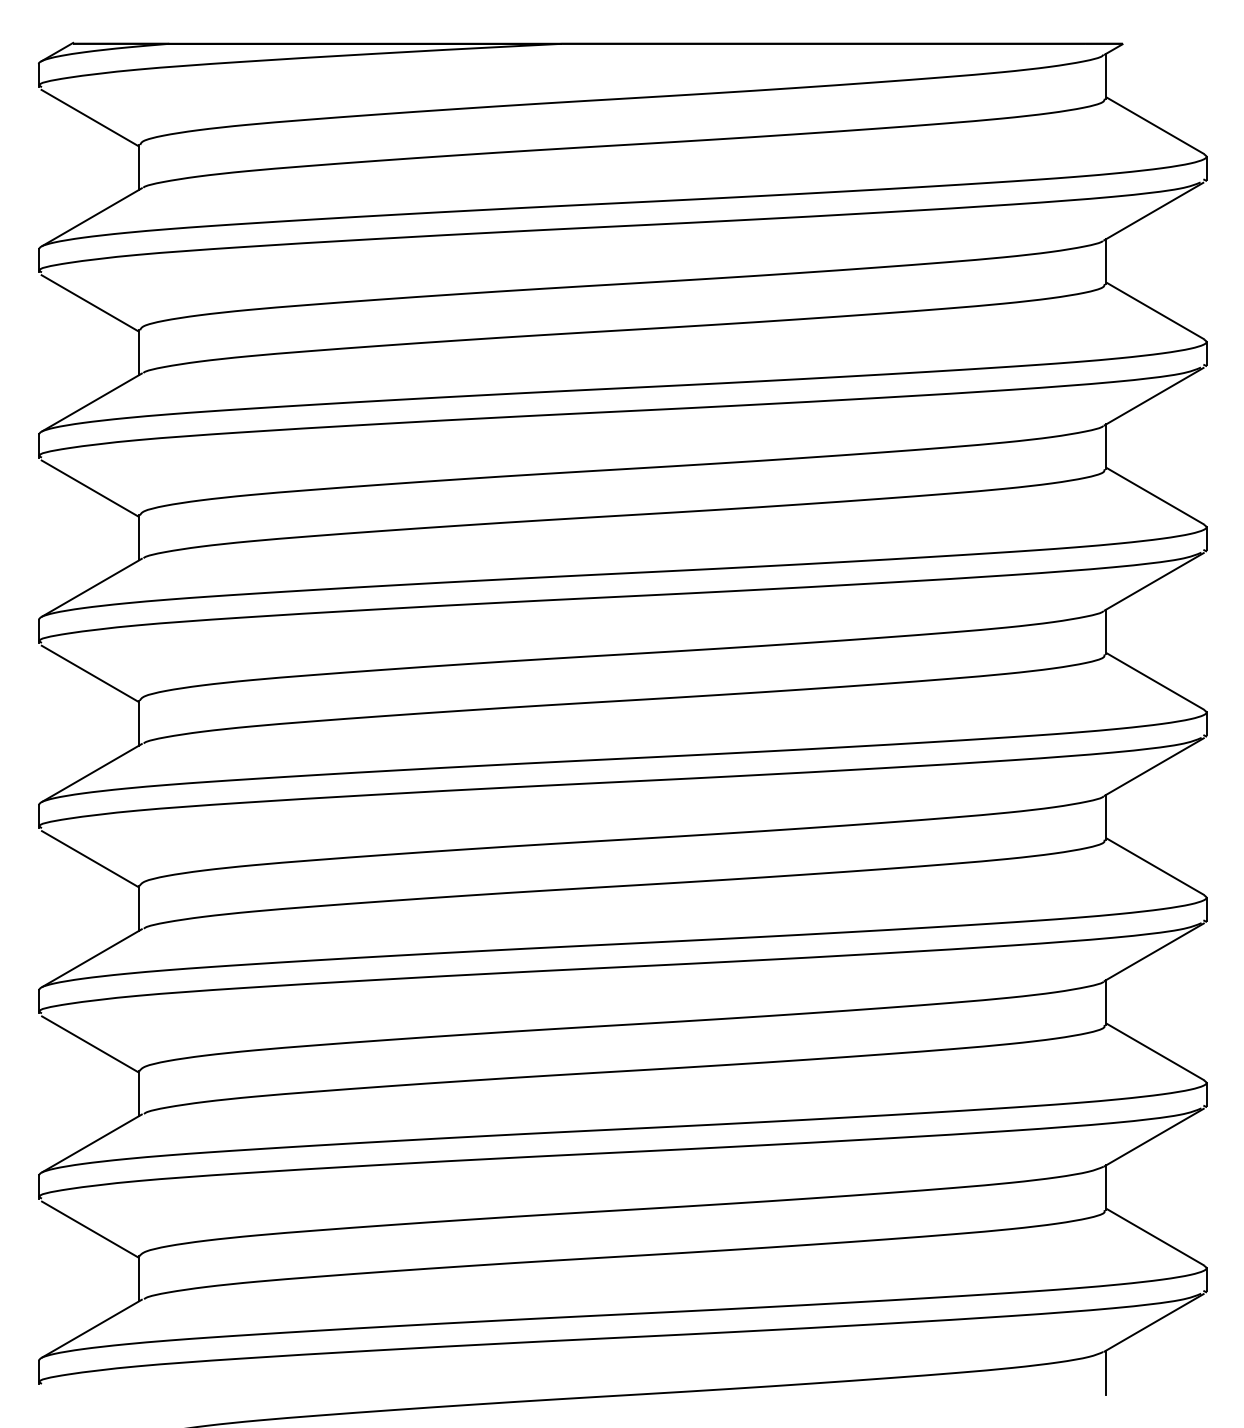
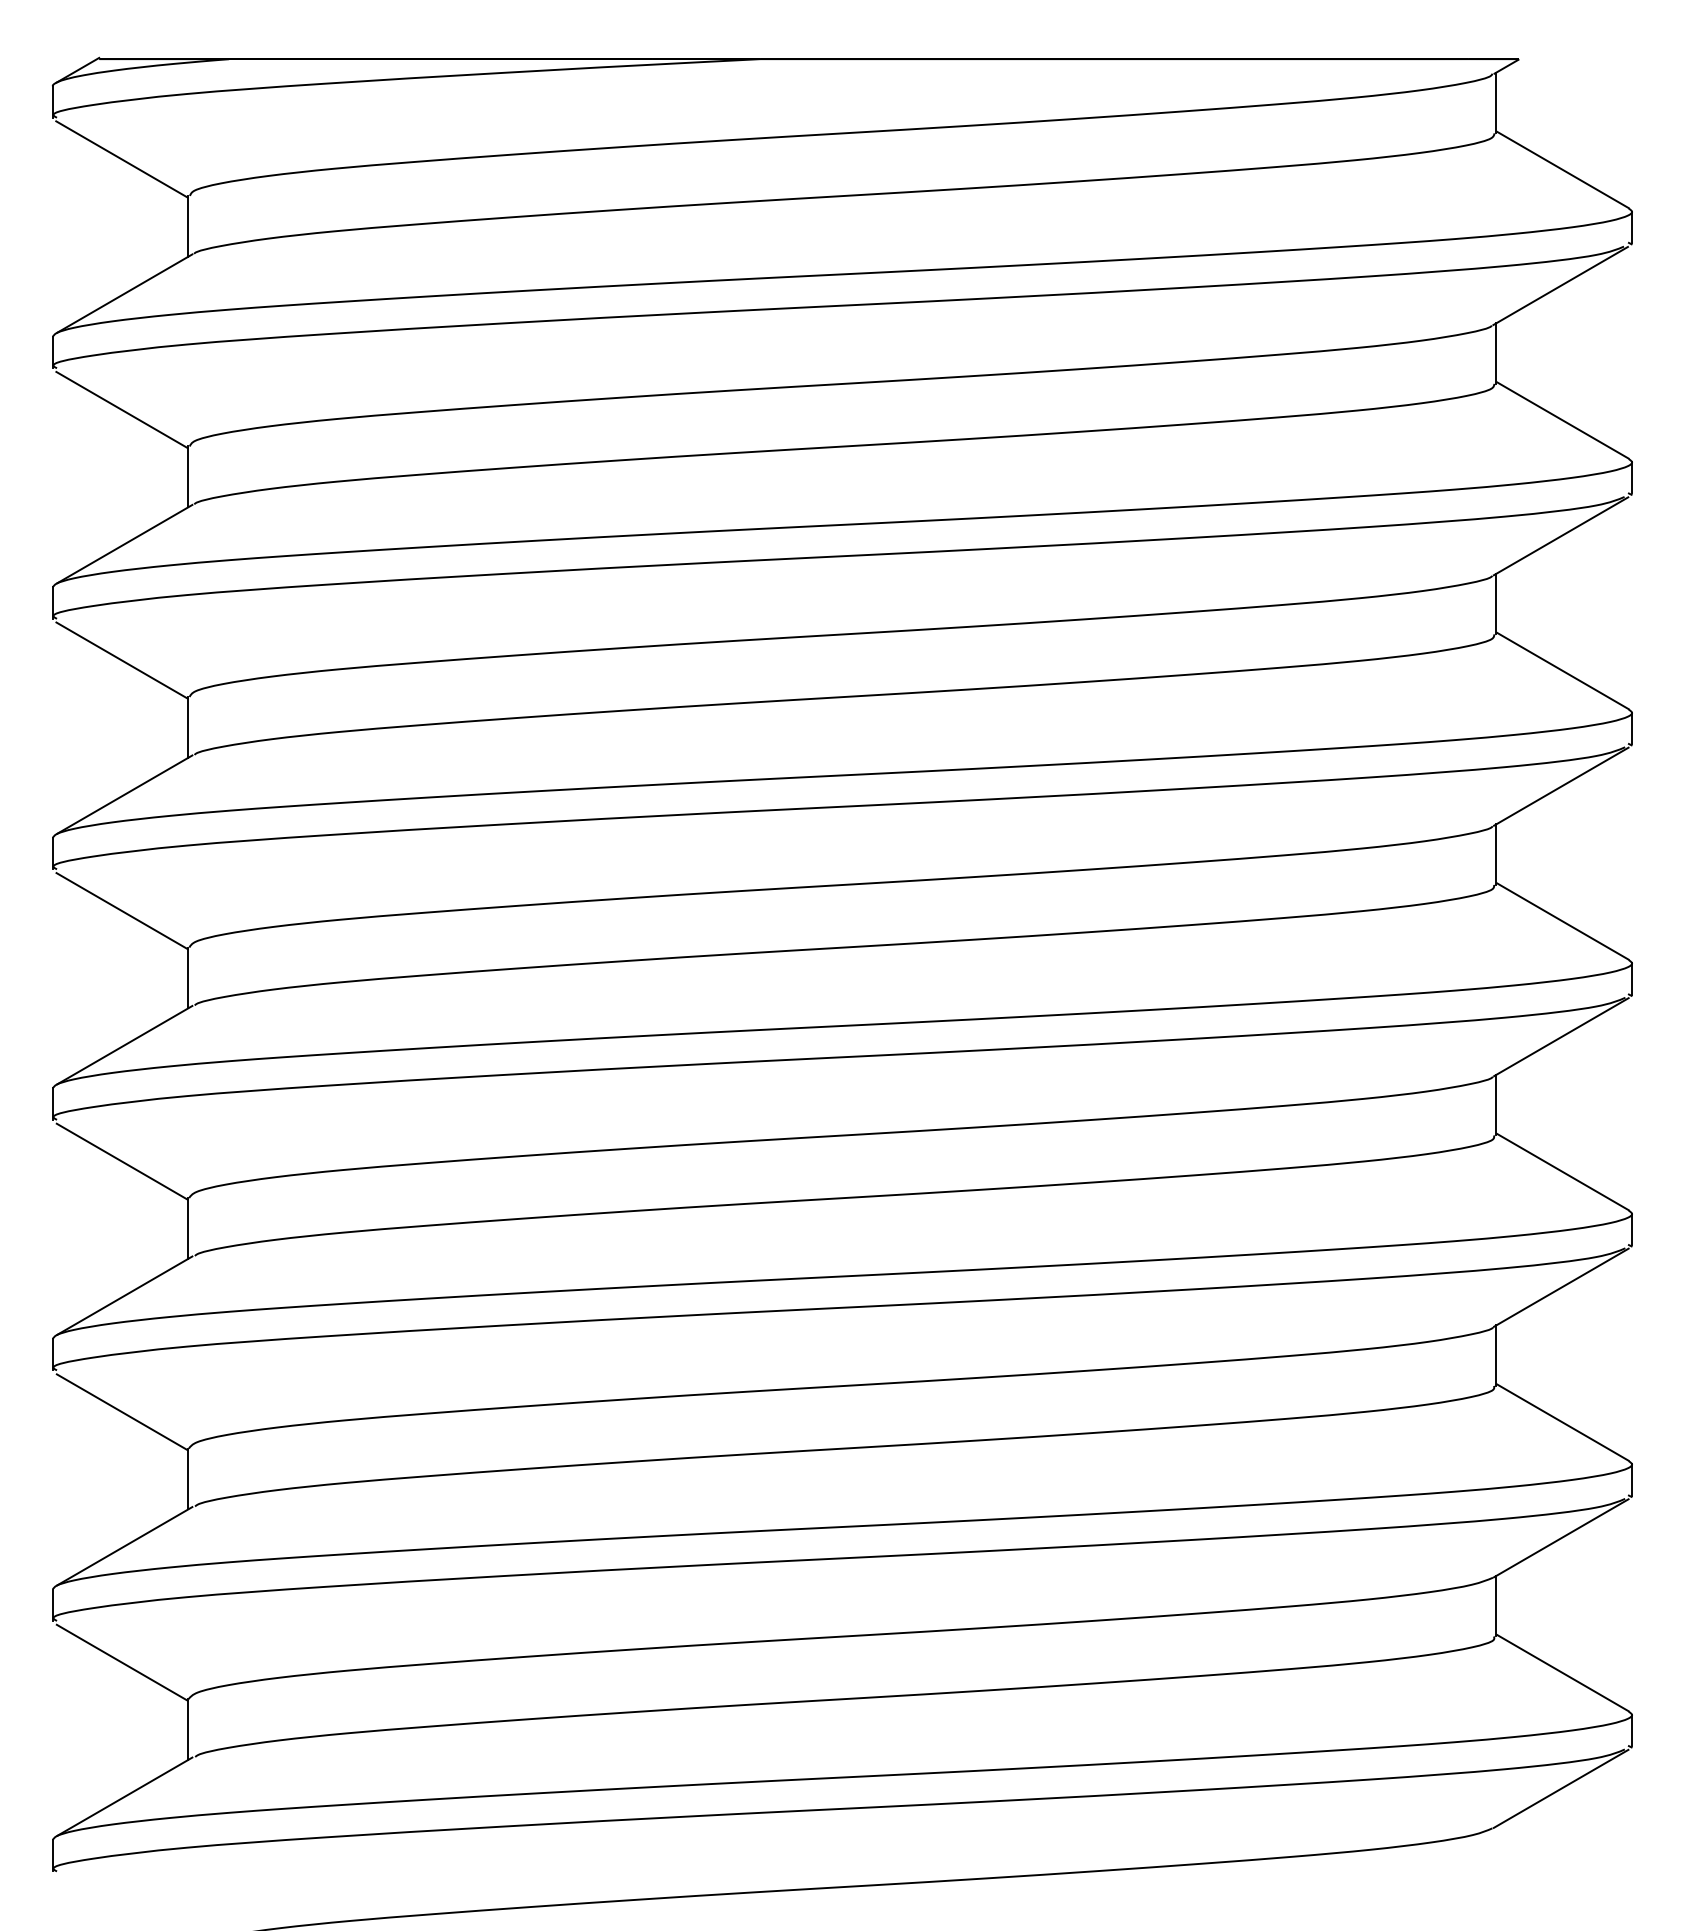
line: (1106, 1372) -> (1496, 1856), removed

